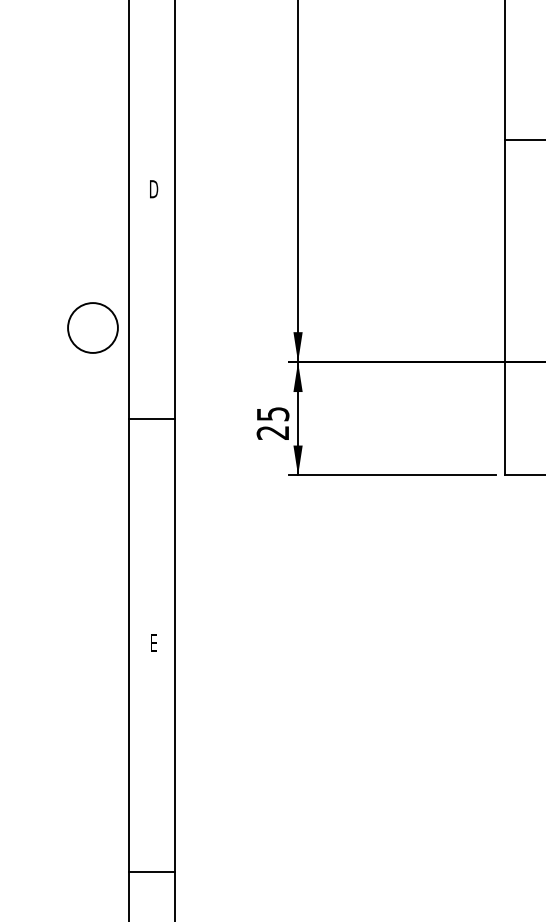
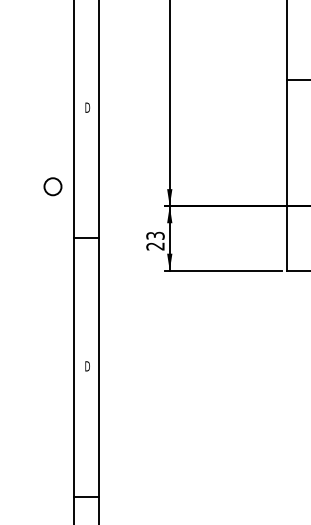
circle: (92, 327) -> (52, 186), size x0.6
text: (271, 413) -> (154, 235), 25 -> 23
text: (153, 643) -> (87, 366), E -> D

